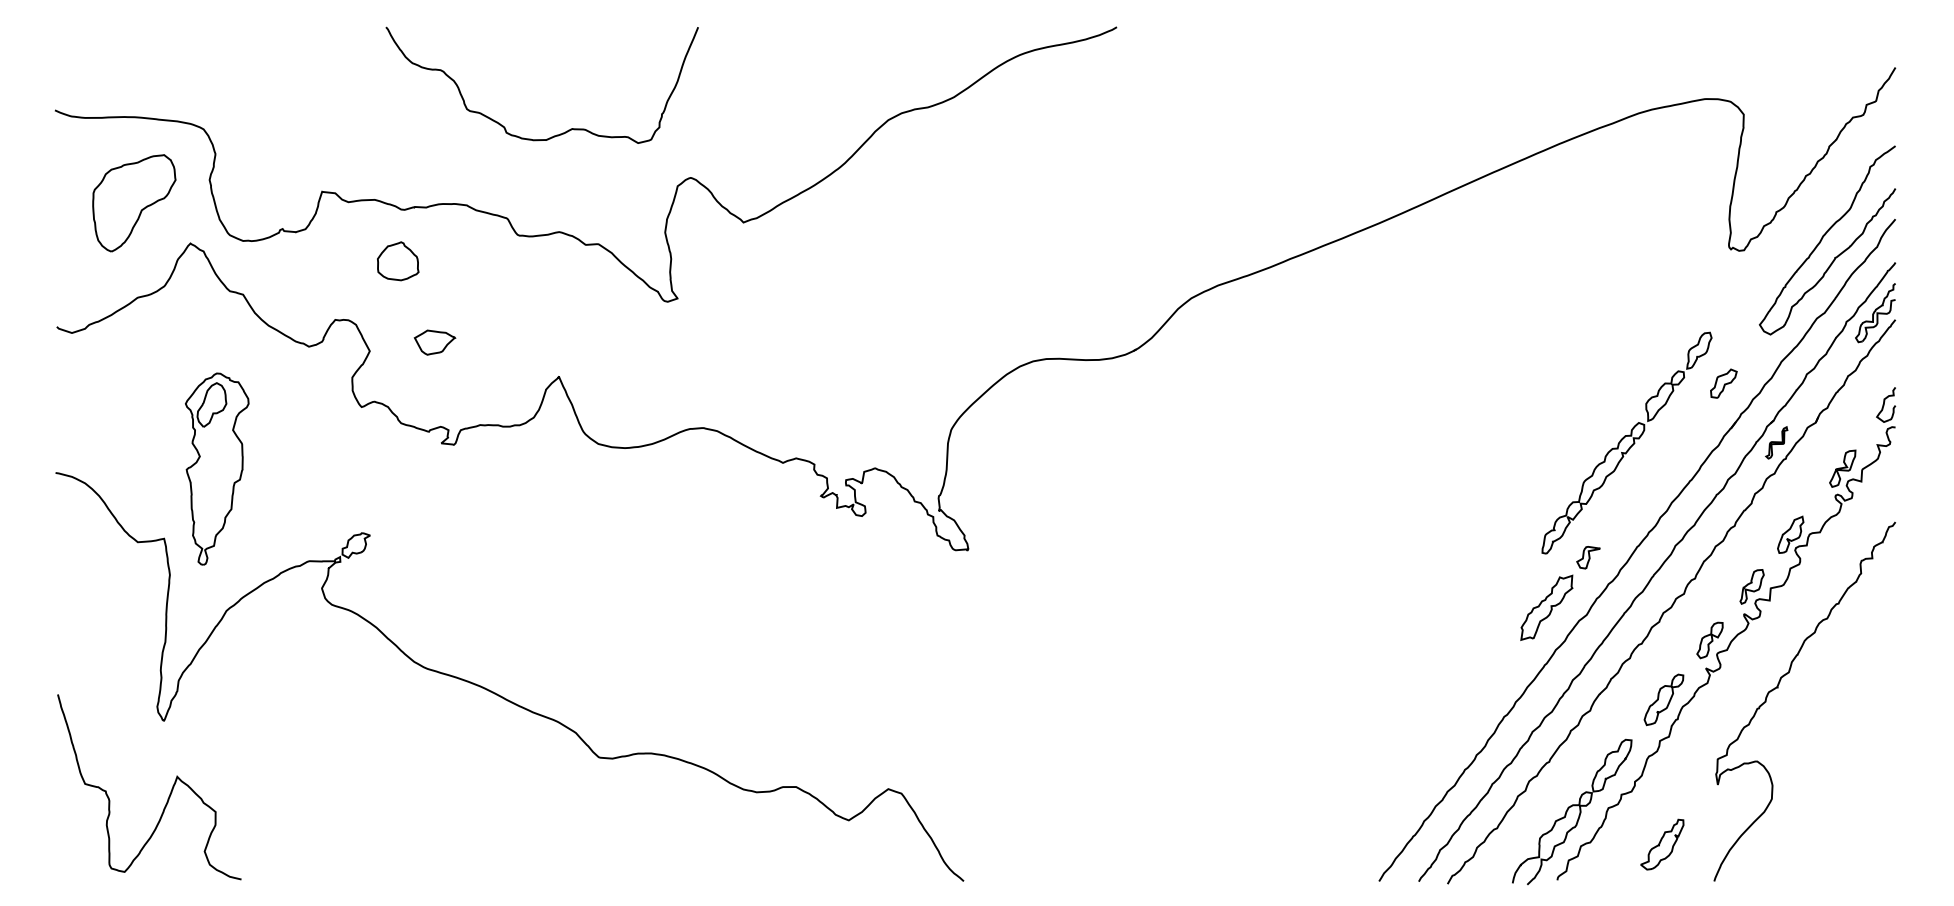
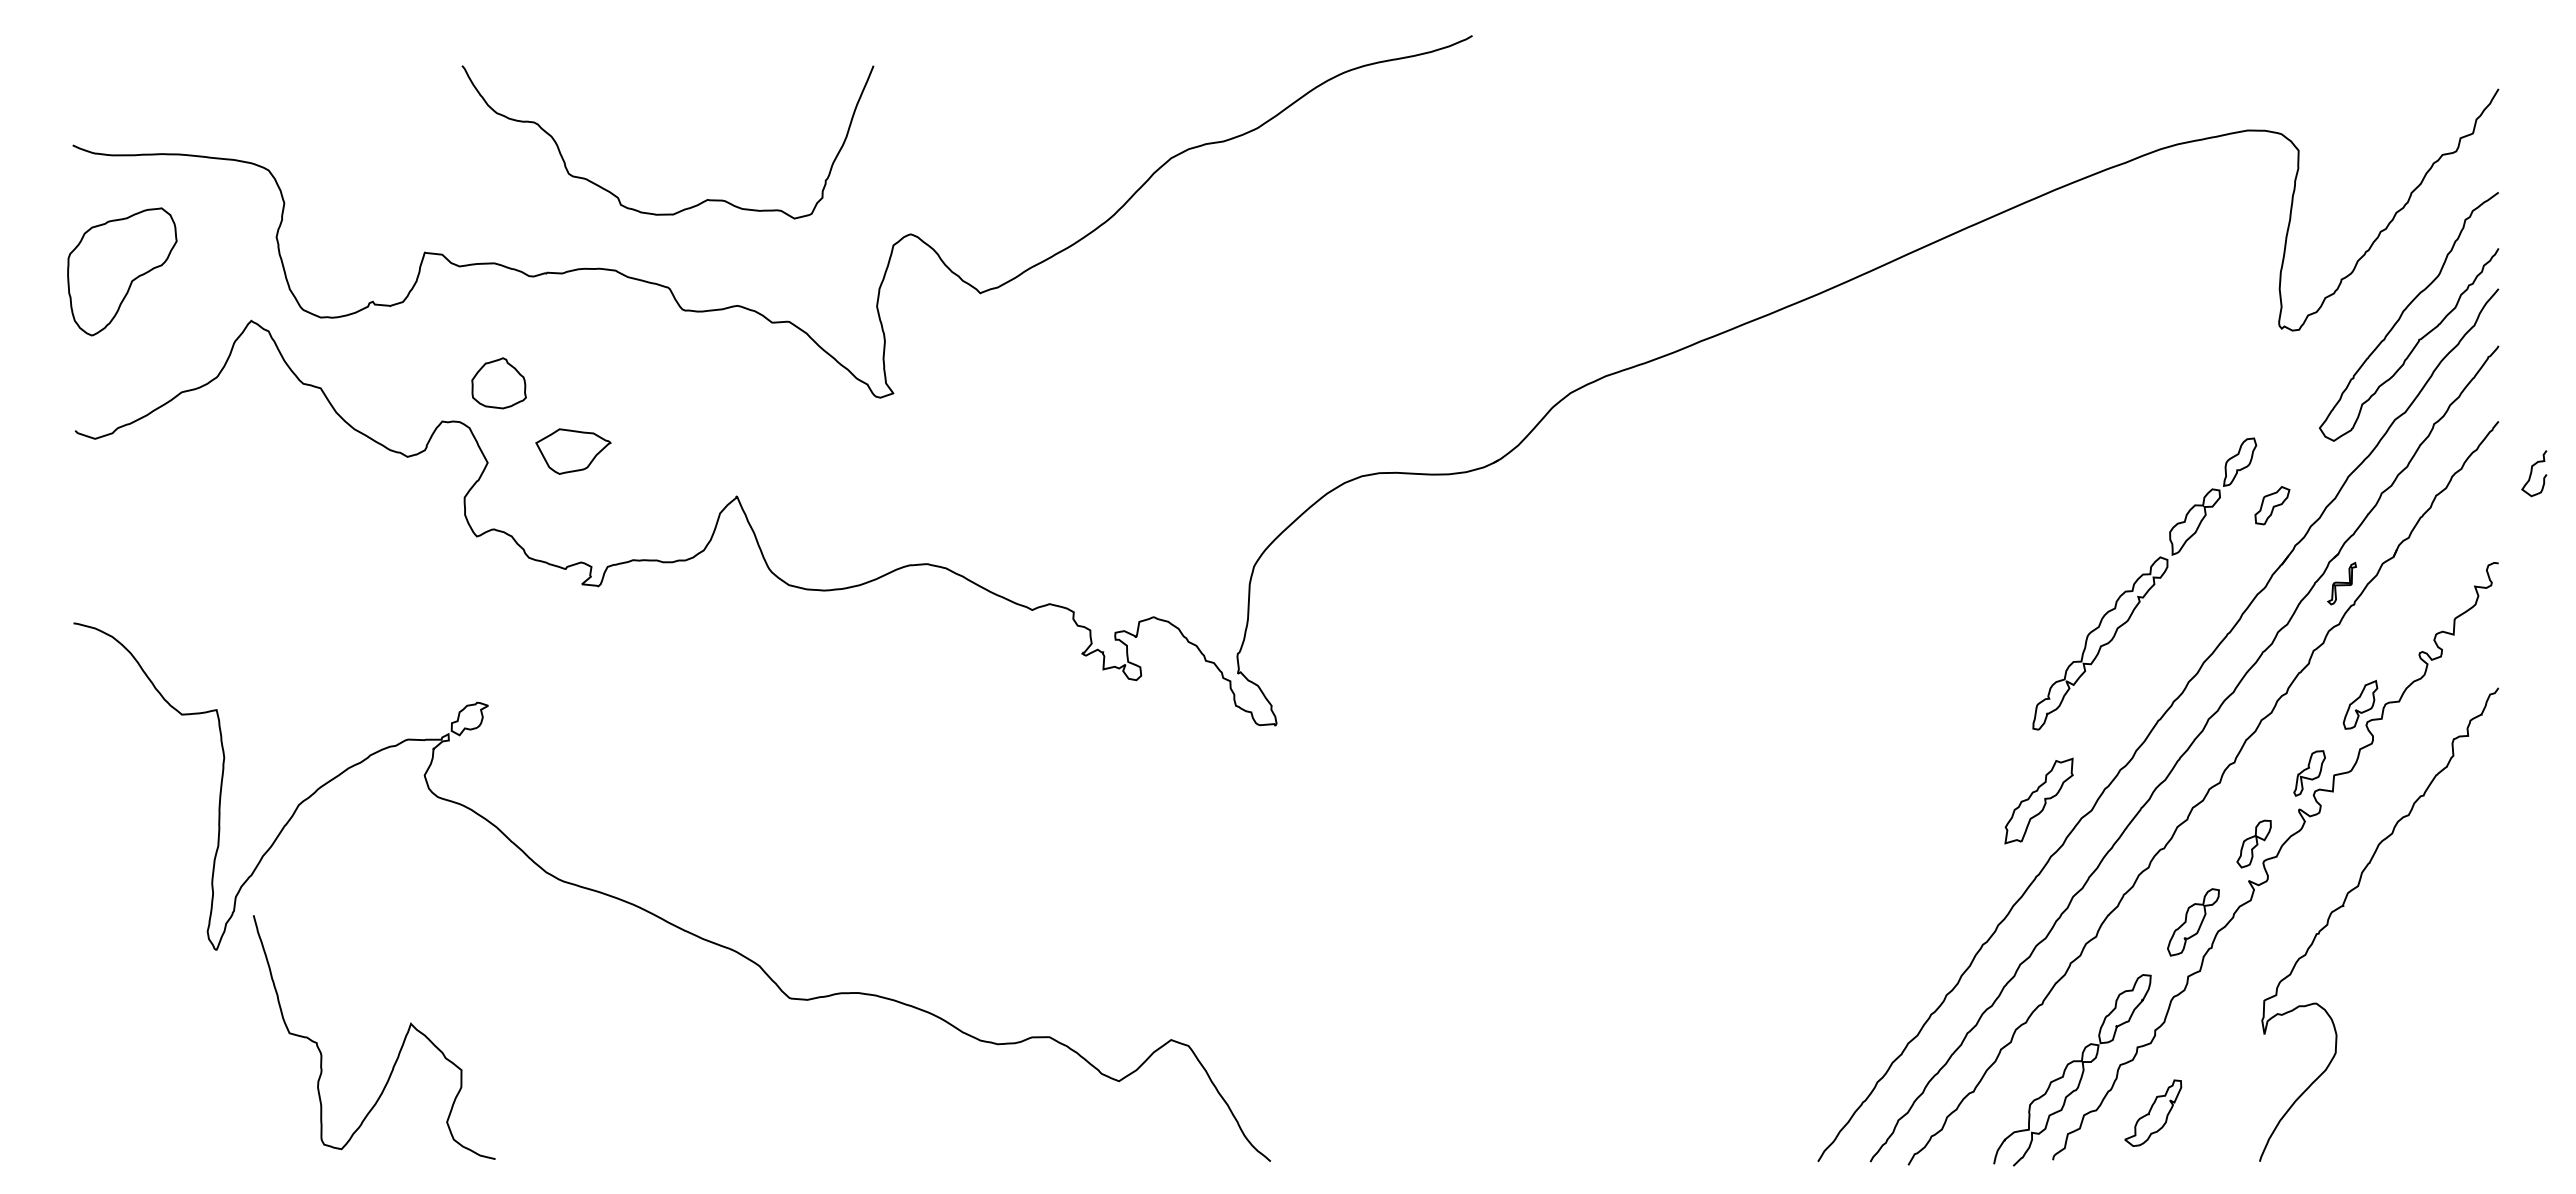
curve: (557, 134) -> (687, 207), moved
part: (134, 203) -> (122, 271), moved
part: (397, 261) -> (498, 383), moved
part: (1875, 313) -> (2472, 412), removed
part: (434, 342) -> (573, 451), size x1.4
part: (1886, 404) -> (2534, 473), moved
part: (1842, 468) -> (2428, 617), removed
part: (217, 469) -> (286, 618), removed
part: (1588, 557) -> (2093, 734), removed
curve: (169, 794) -> (400, 1047), moved
part: (1662, 844) -> (2153, 1112), moved

